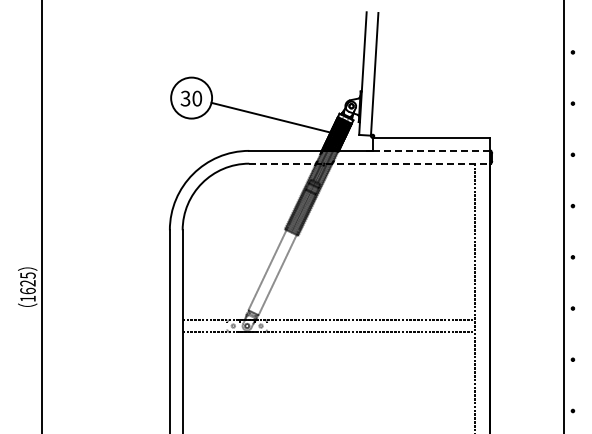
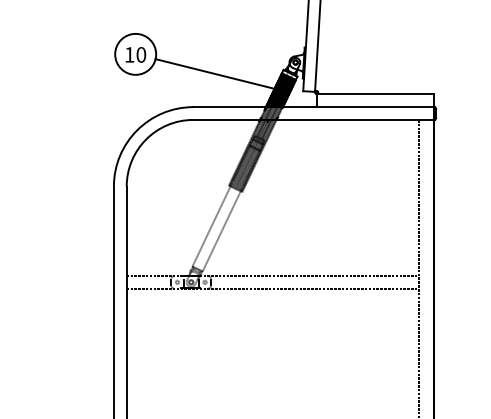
text: (185, 98) -> (129, 54), 30 -> 10
line: (431, 150) -> (375, 106), dashed -> solid
line: (370, 163) -> (314, 119), dashed -> solid

